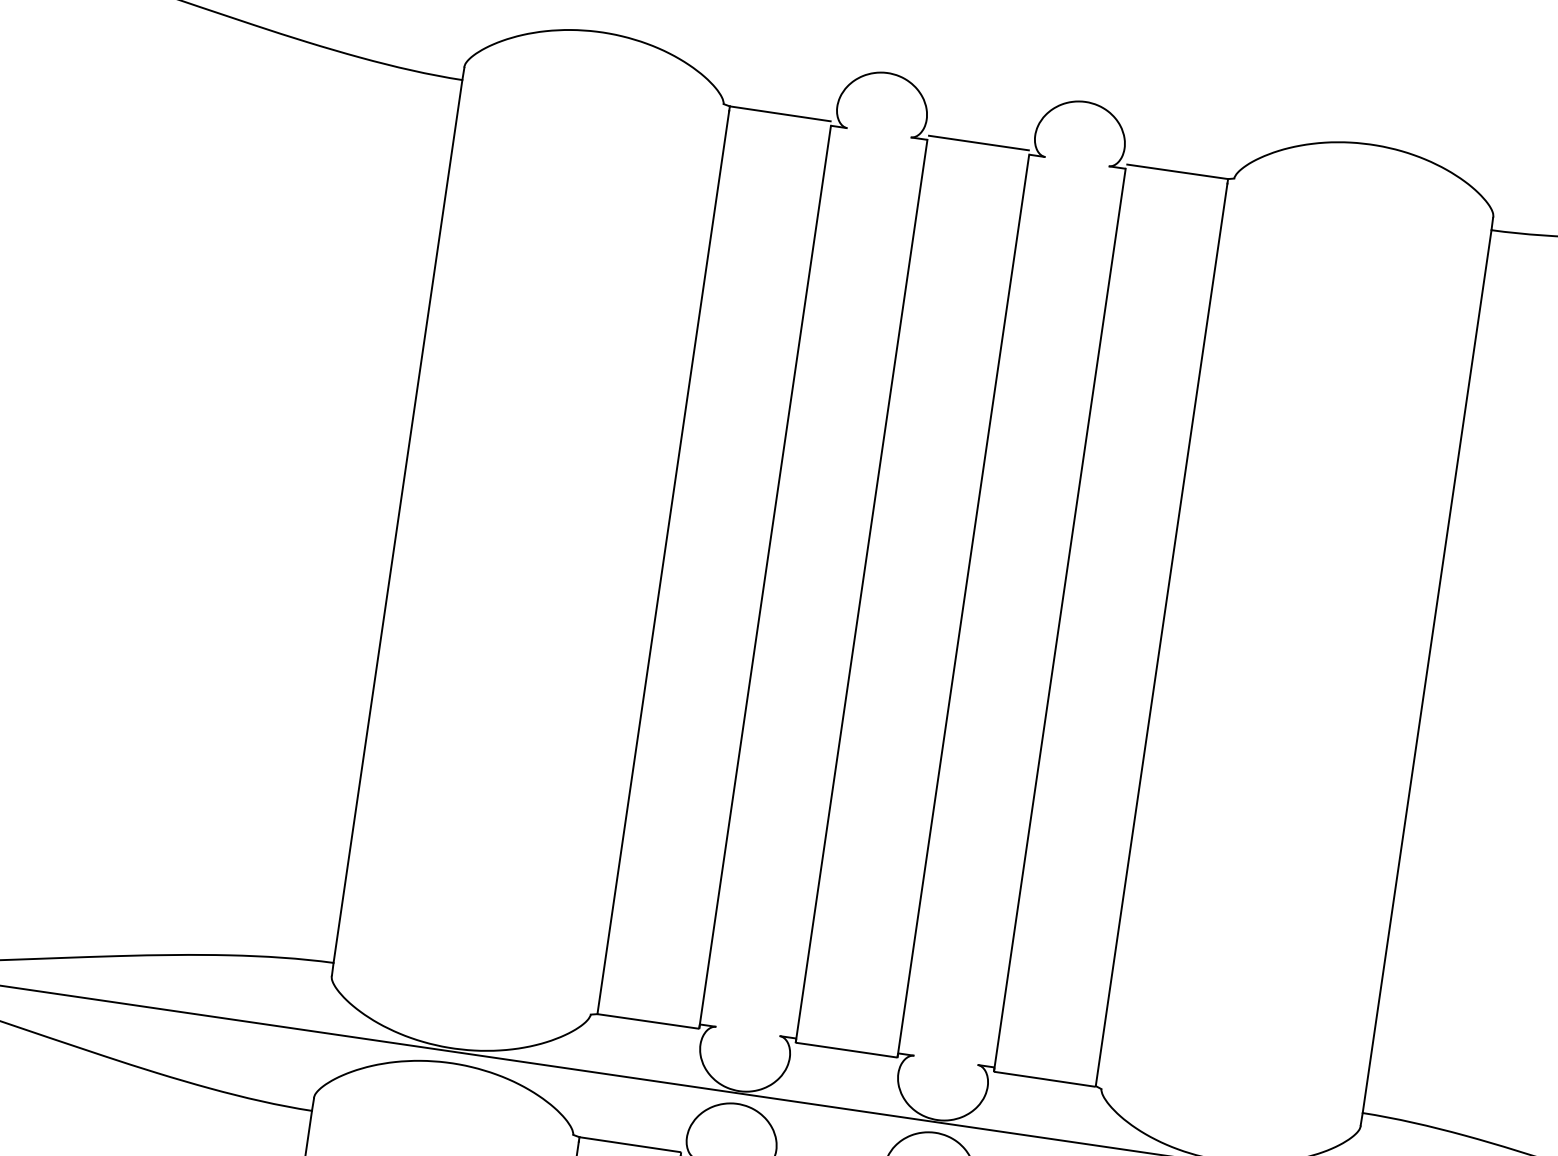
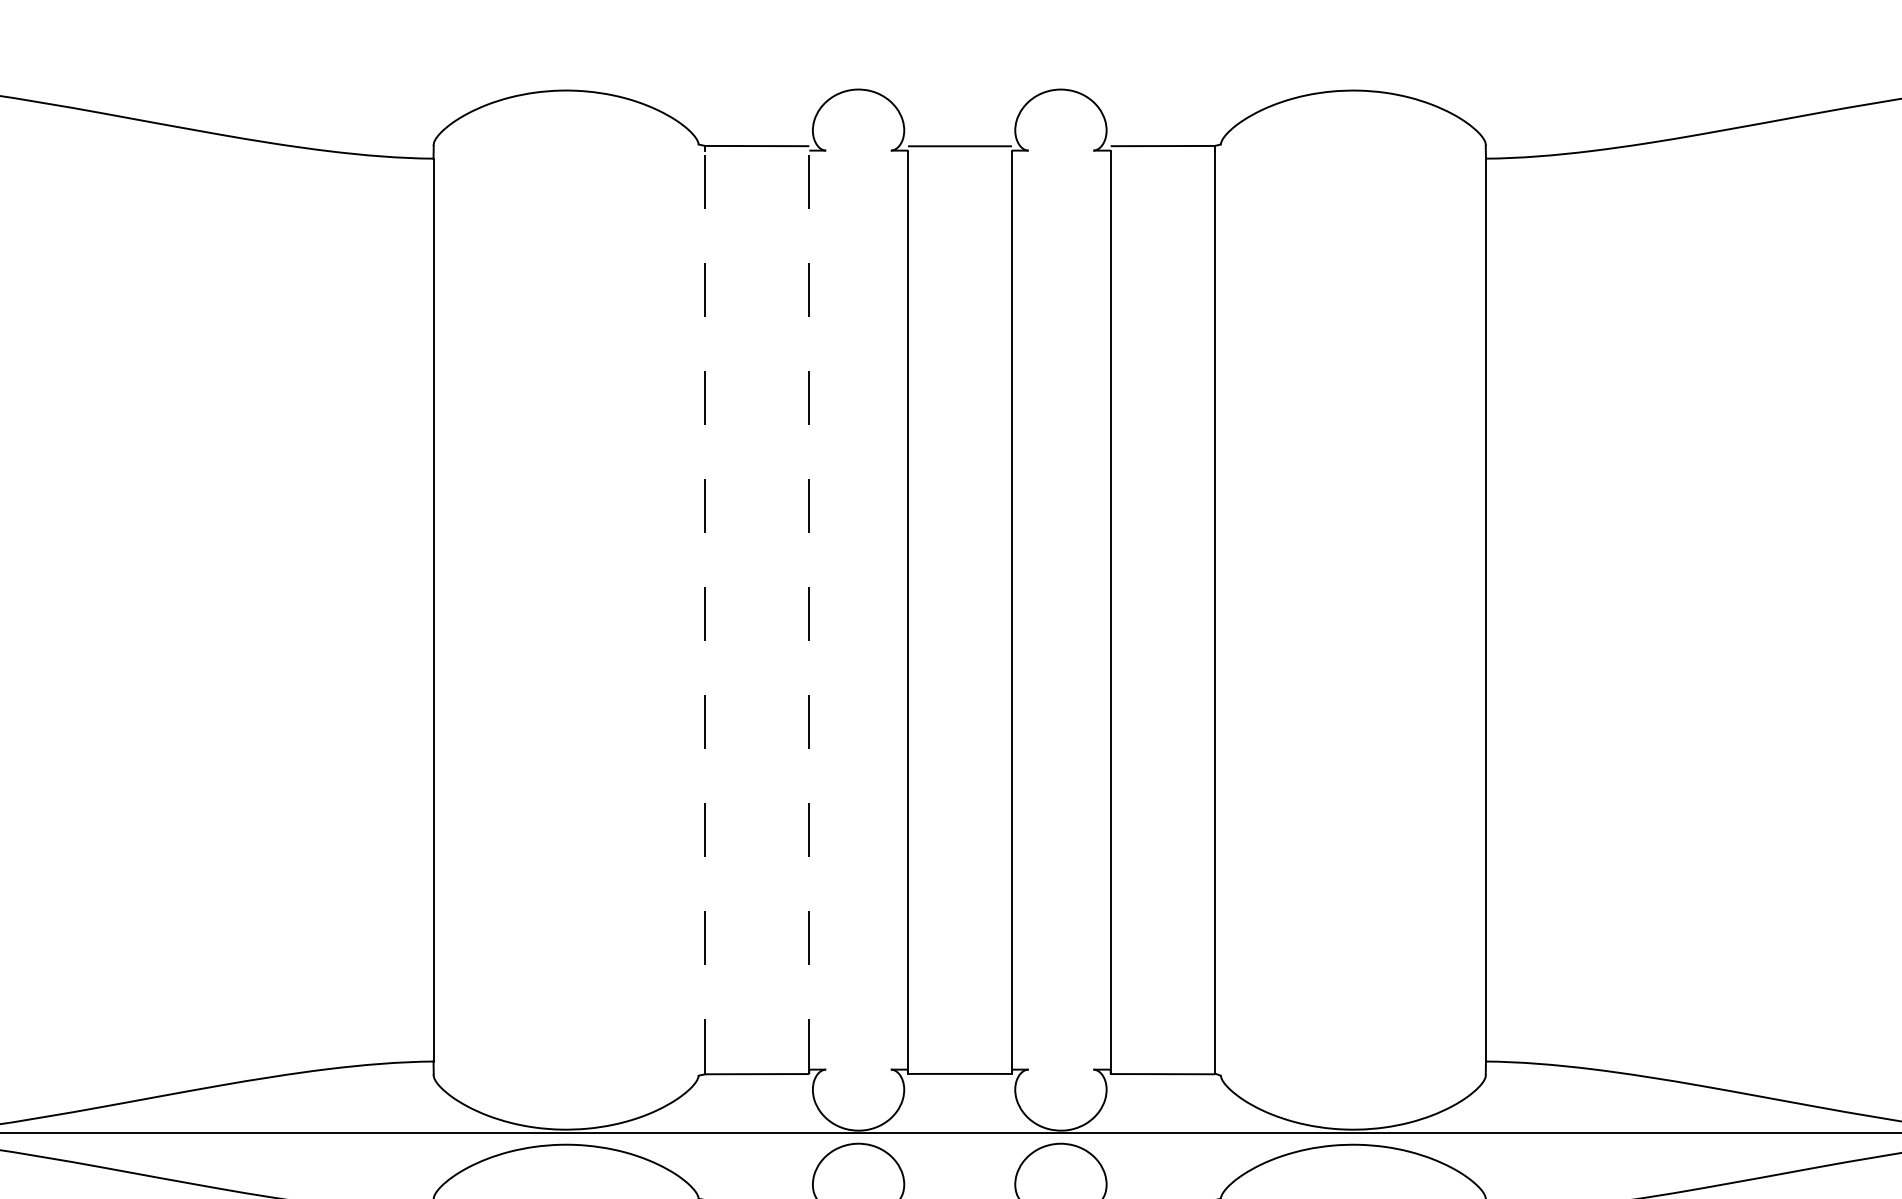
line: (663, 561) -> (705, 611), solid -> dashed
line: (765, 576) -> (809, 611), solid -> dashed

